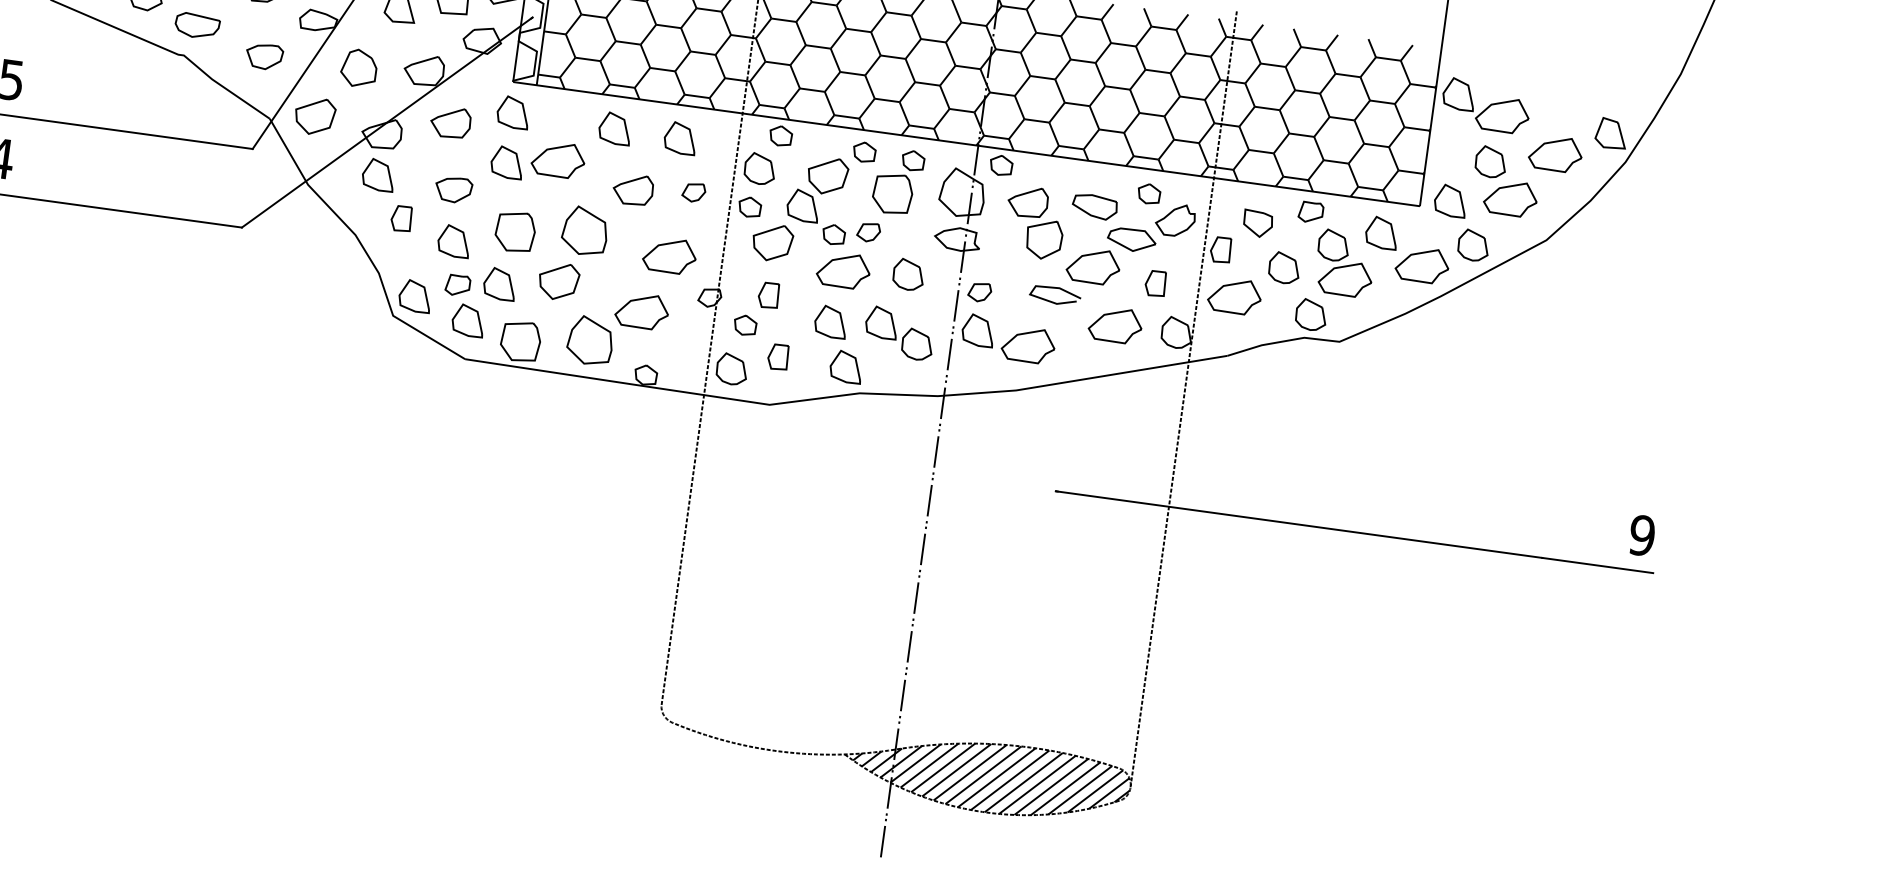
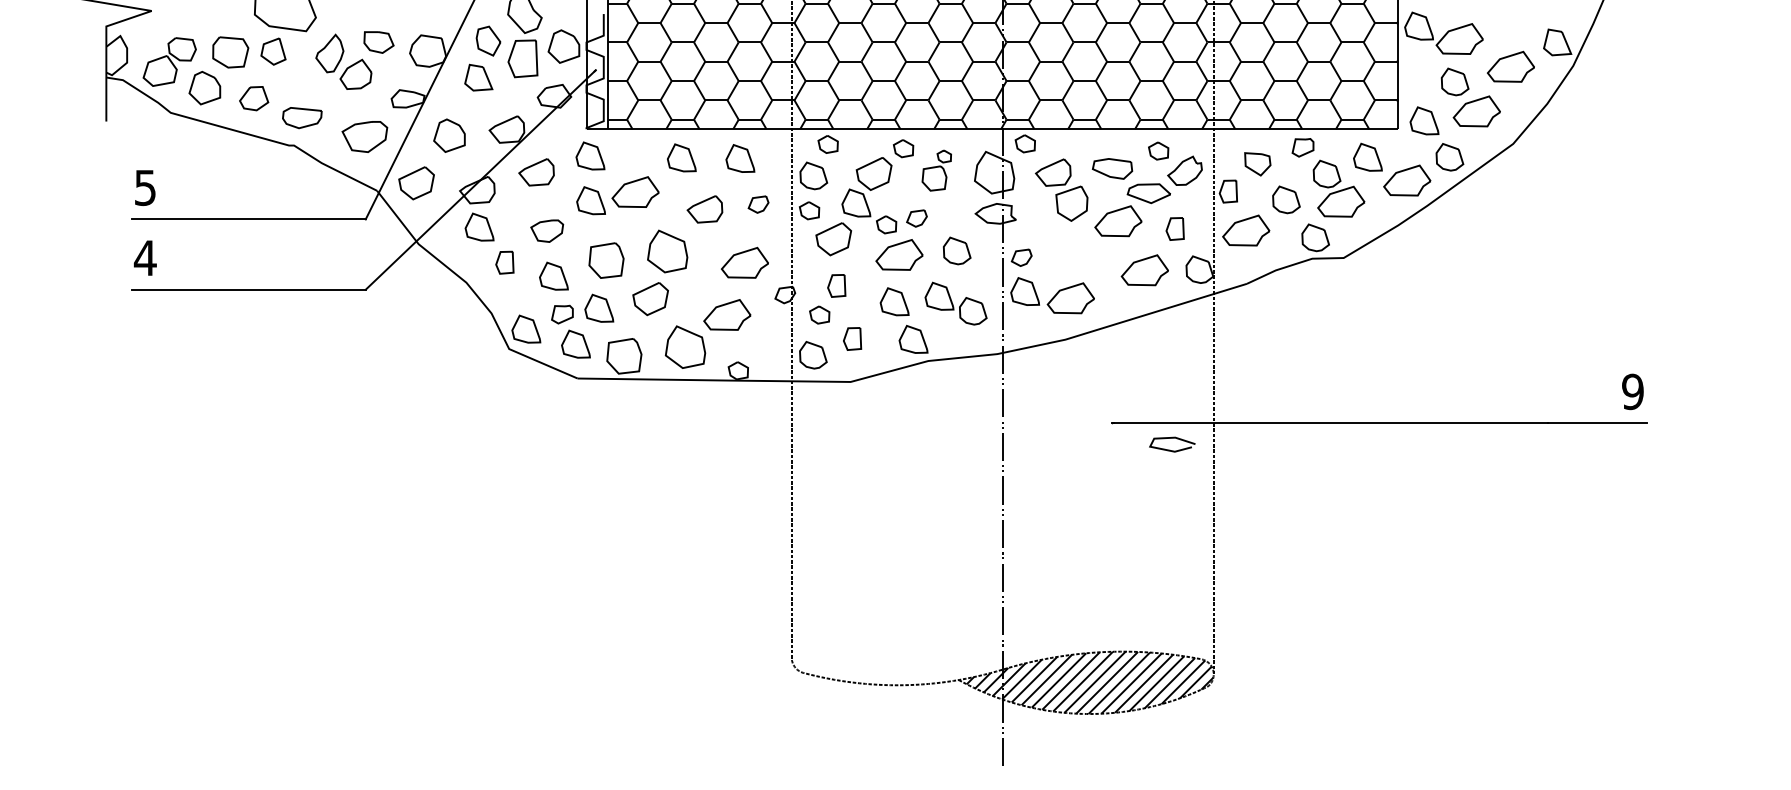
part: (264, 56) -> (364, 136), size x1.4
part: (897, 181) -> (936, 170), size x0.7
curve: (1051, 300) -> (1169, 449), moved

